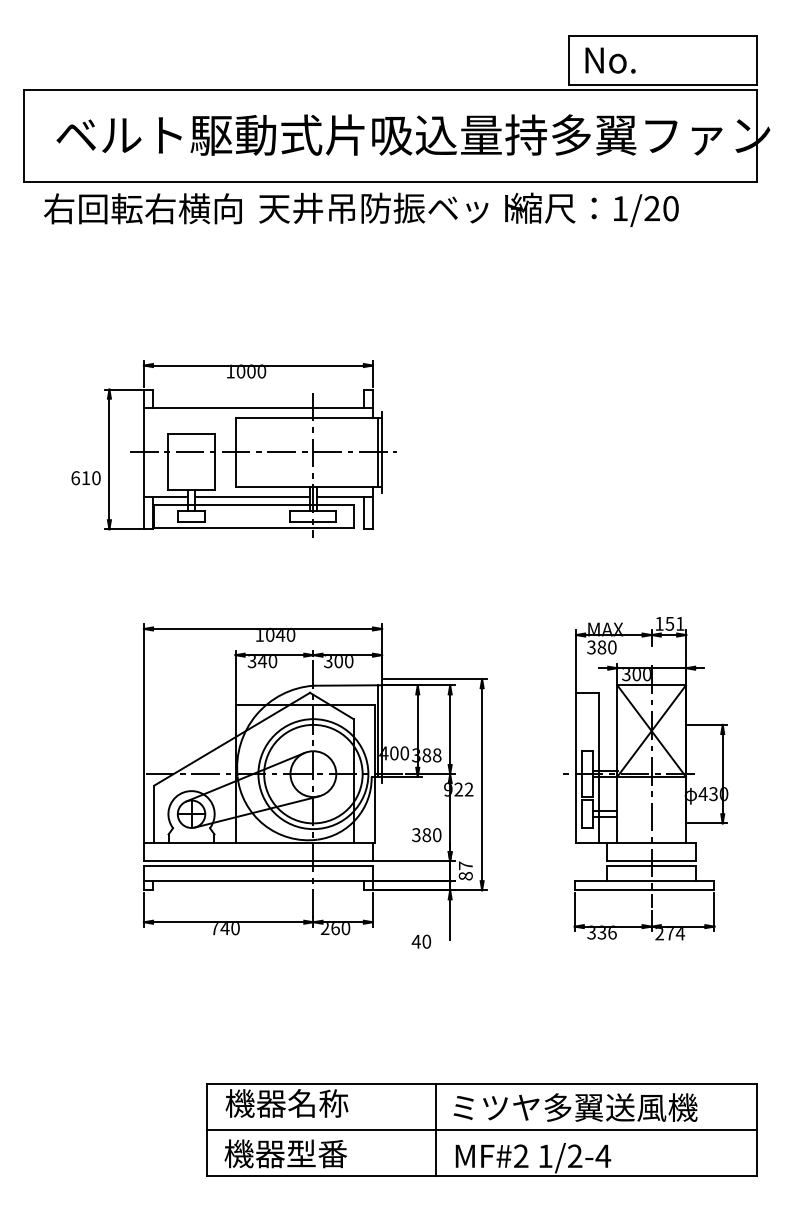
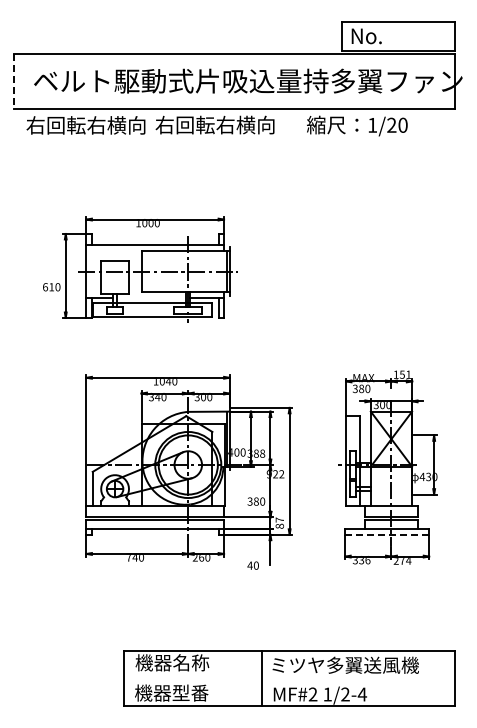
line: (24, 135) -> (14, 81), solid -> dashed
text: (390, 207) -> (234, 124), 天井吊防振ベット -> 右回転右横向
line: (252, 496) -> (151, 298), removed
line: (645, 889) -> (387, 534), solid -> dashed
line: (481, 1129) -> (289, 678), removed

